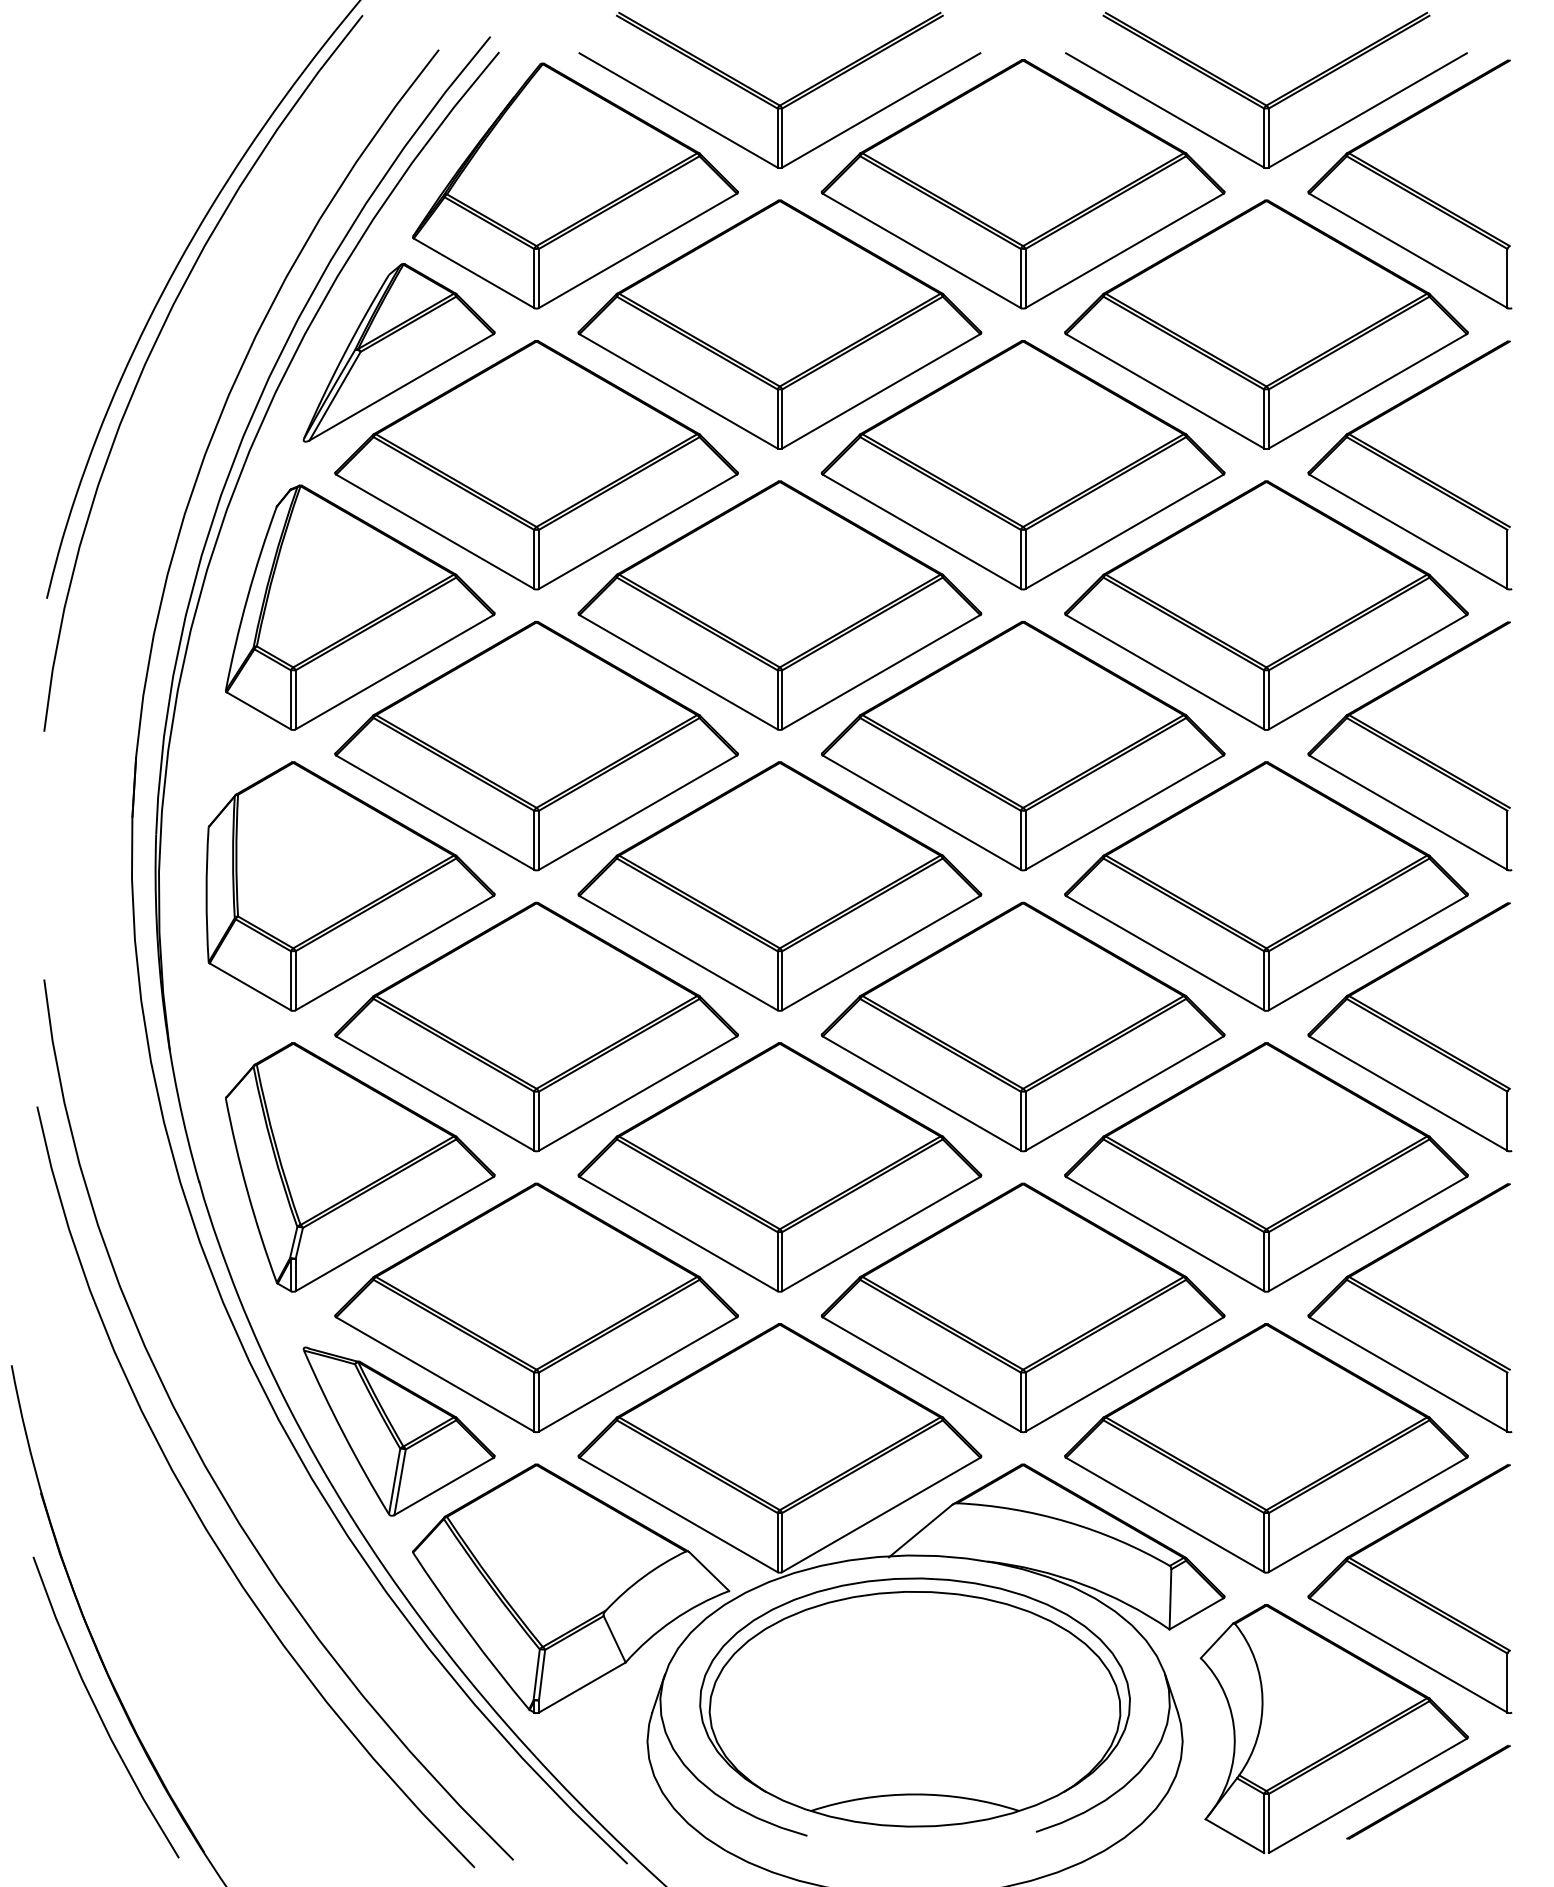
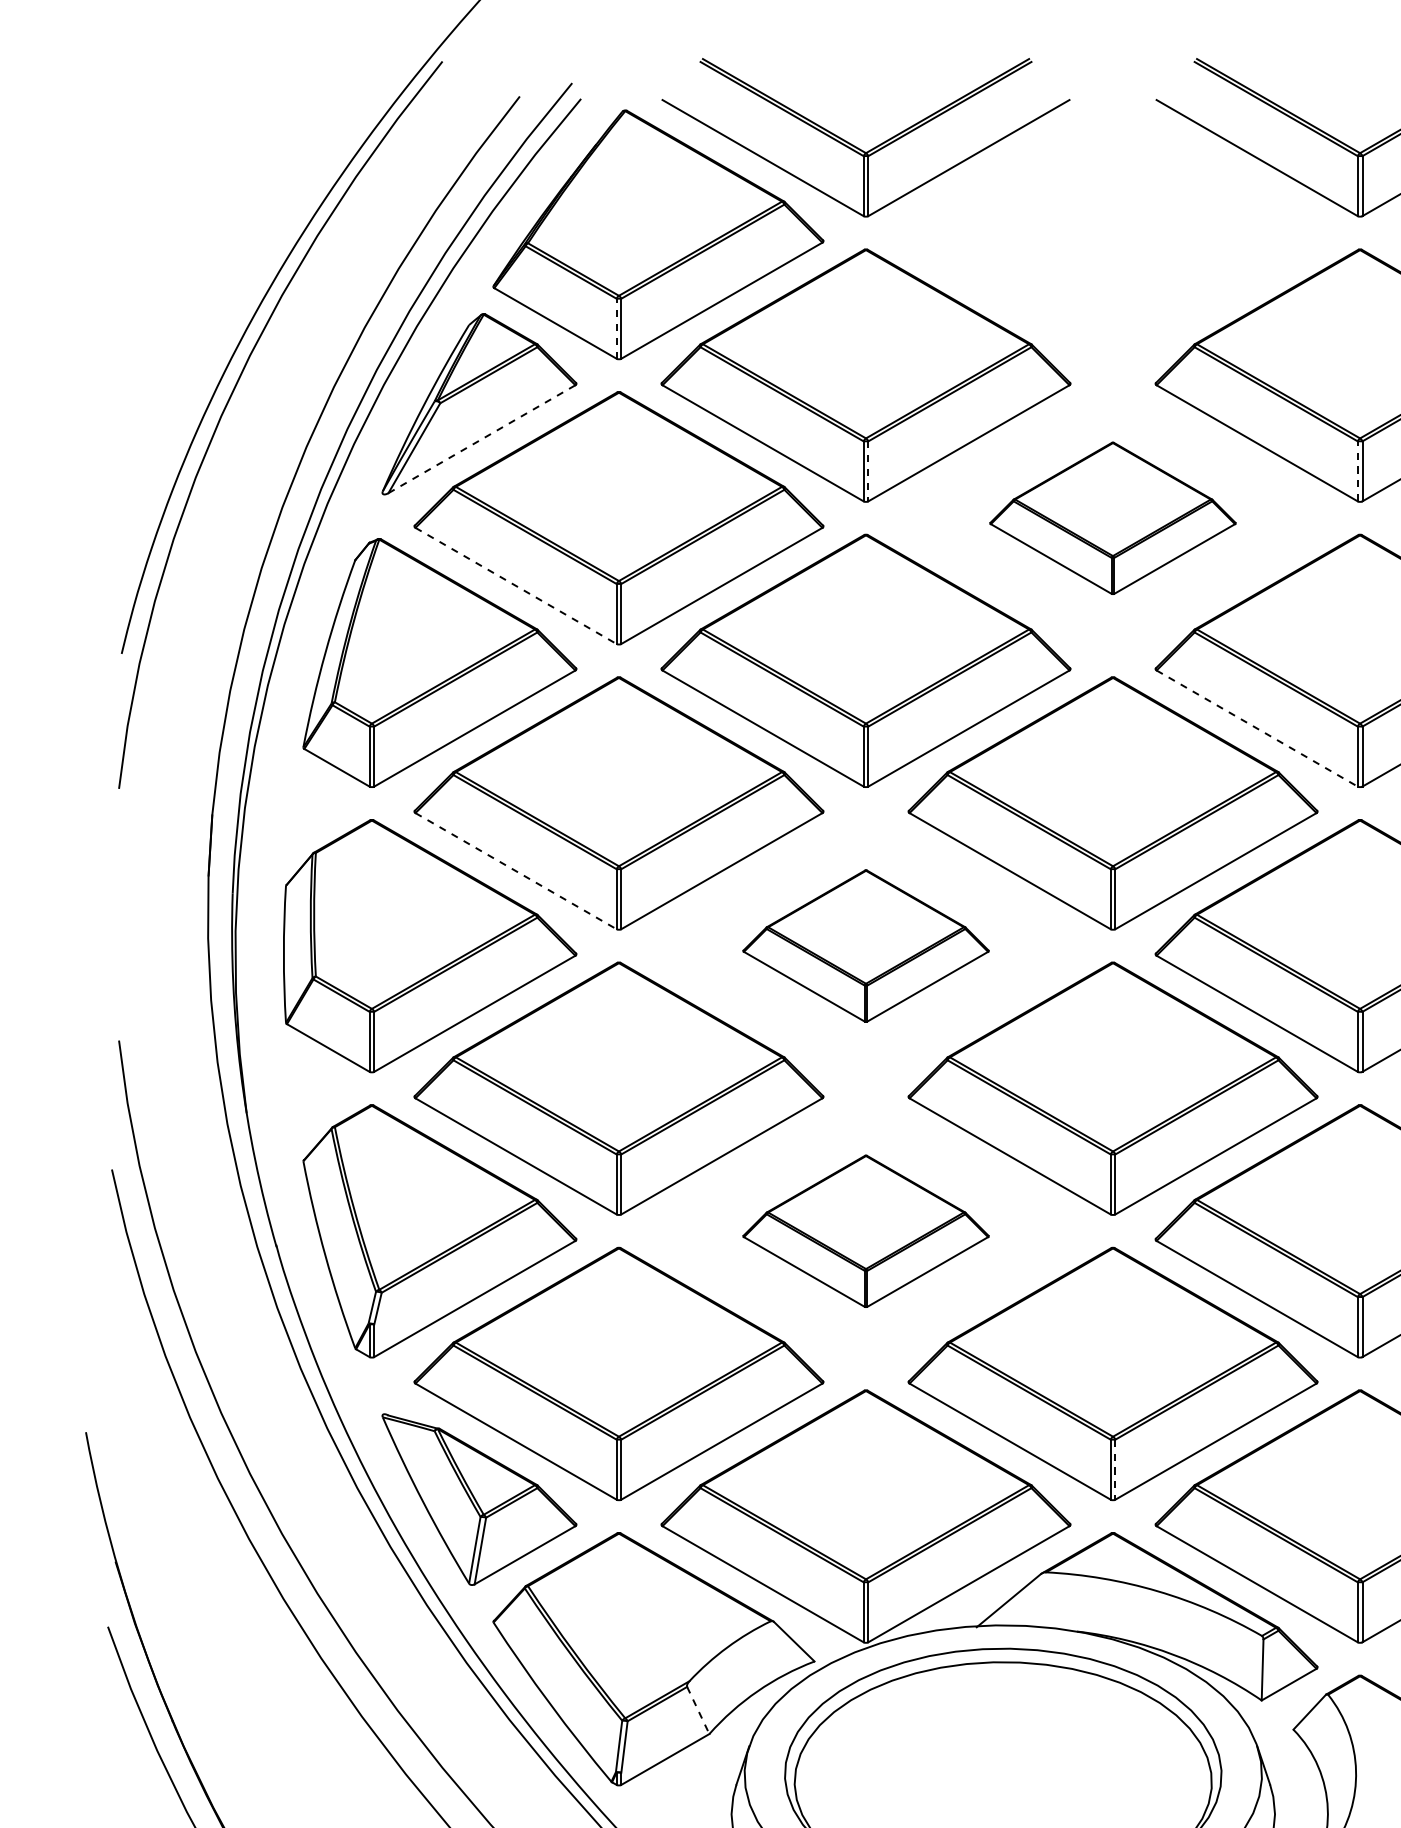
part: (1022, 184) -> (1112, 233), removed
line: (534, 278) -> (616, 328), solid -> dashed
line: (402, 387) -> (482, 439), solid -> dashed
line: (782, 418) -> (868, 470), solid -> dashed
line: (1264, 418) -> (1358, 470), solid -> dashed
part: (1022, 465) -> (1112, 518), size x0.6
line: (435, 532) -> (516, 586), solid -> dashed
line: (1165, 672) -> (1257, 728), solid -> dashed
line: (435, 812) -> (516, 870), solid -> dashed
part: (779, 886) -> (865, 946), size x0.6
part: (779, 1167) -> (865, 1231), size x0.6
line: (1025, 1402) -> (1115, 1470), solid -> dashed
line: (614, 1639) -> (698, 1710), solid -> dashed

